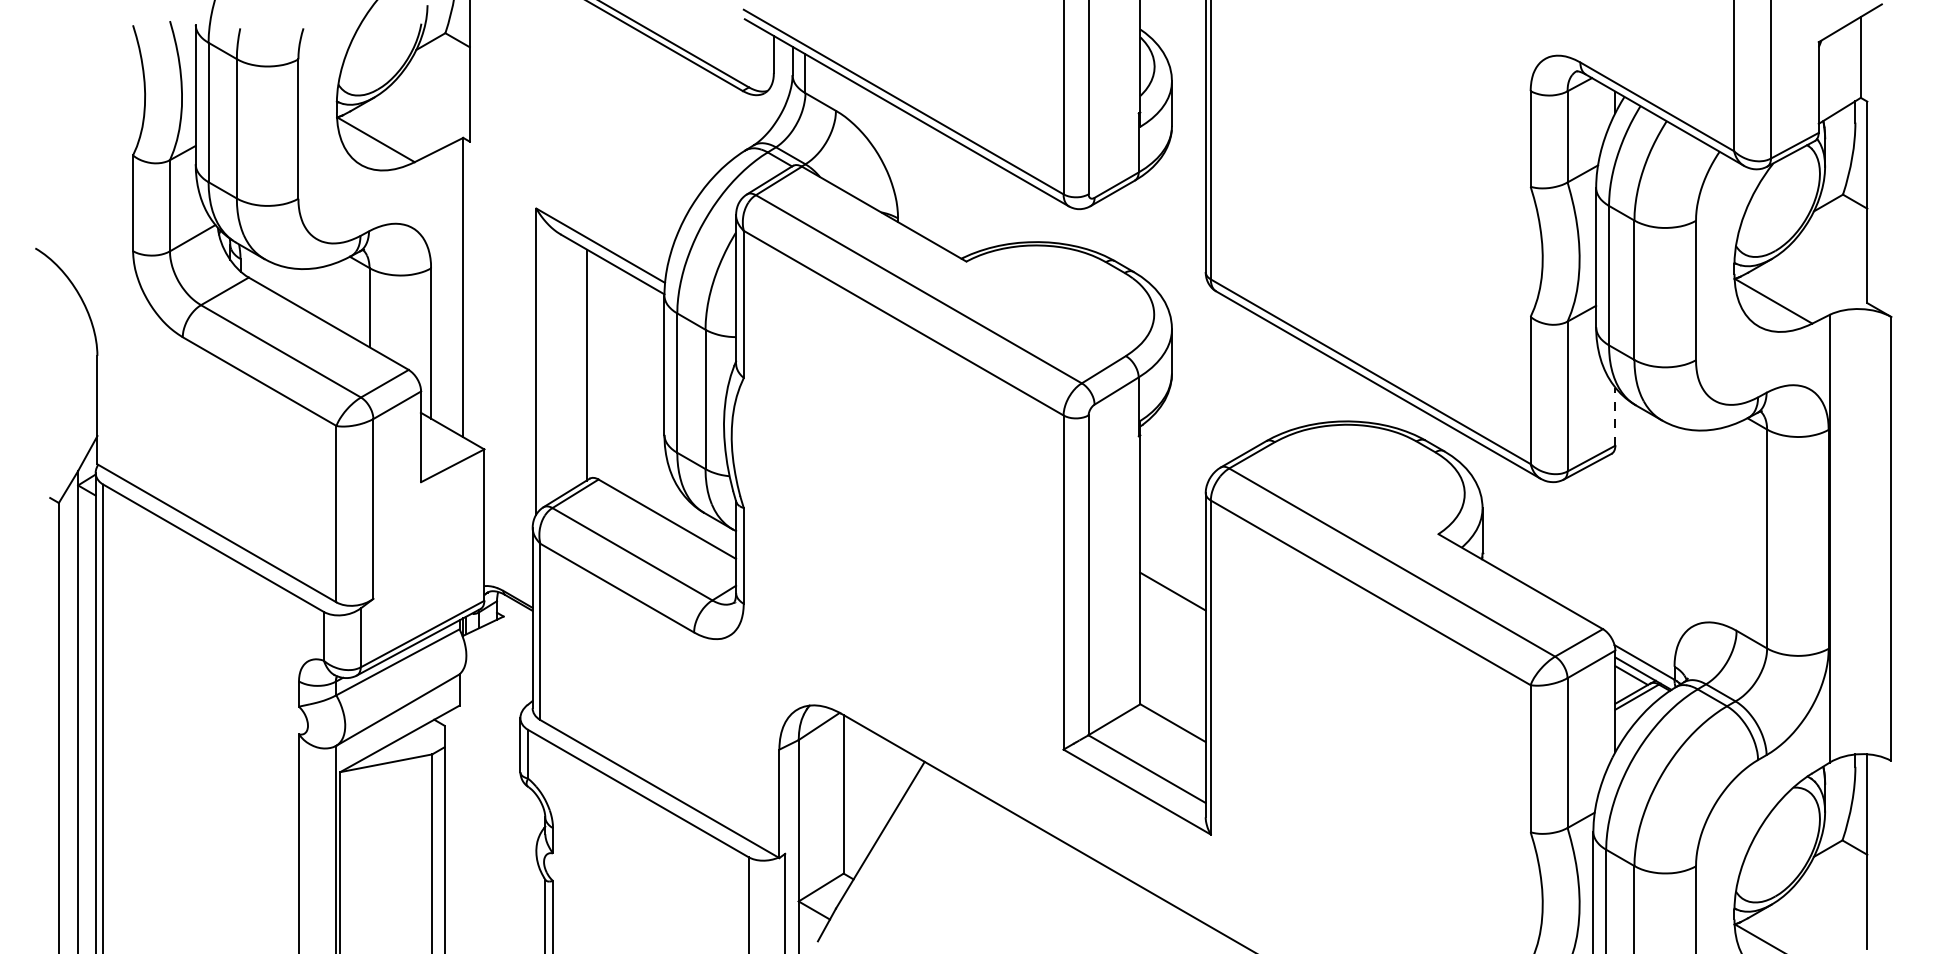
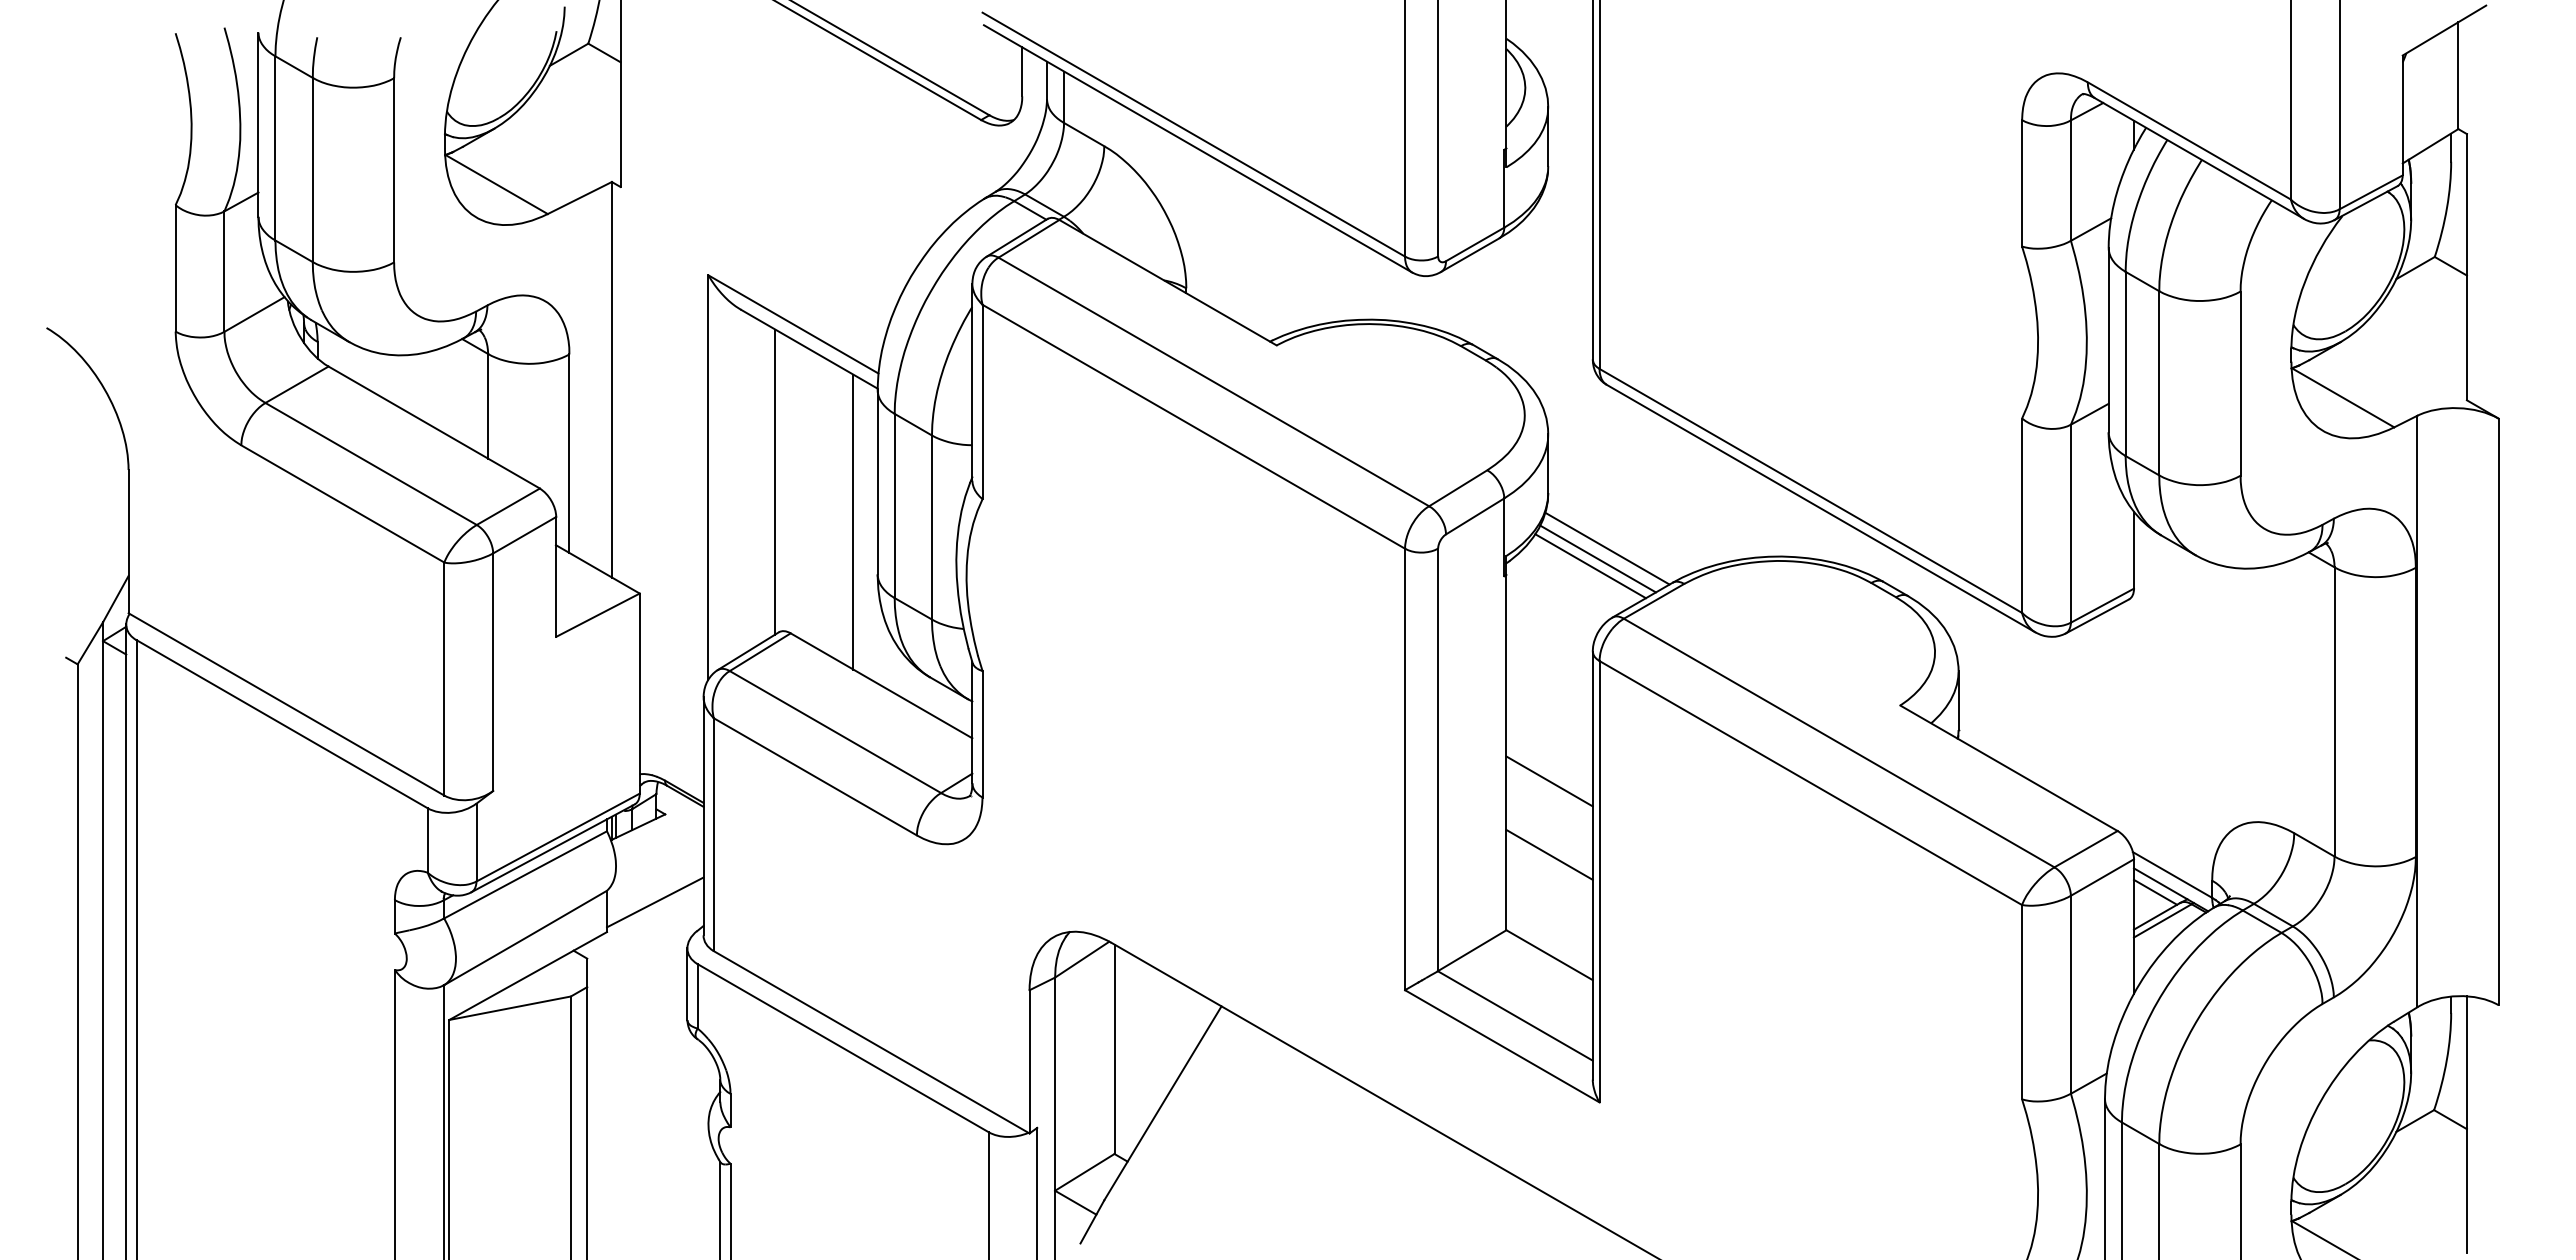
line: (646, 394) -> (853, 521), added
line: (1216, 415) -> (1607, 548), added
line: (1614, 416) -> (2133, 549), dashed -> solid
line: (1209, 422) -> (1597, 558), added
line: (1203, 428) -> (1590, 566), added
line: (1172, 646) -> (1549, 854), added
line: (496, 683) -> (655, 902), added

